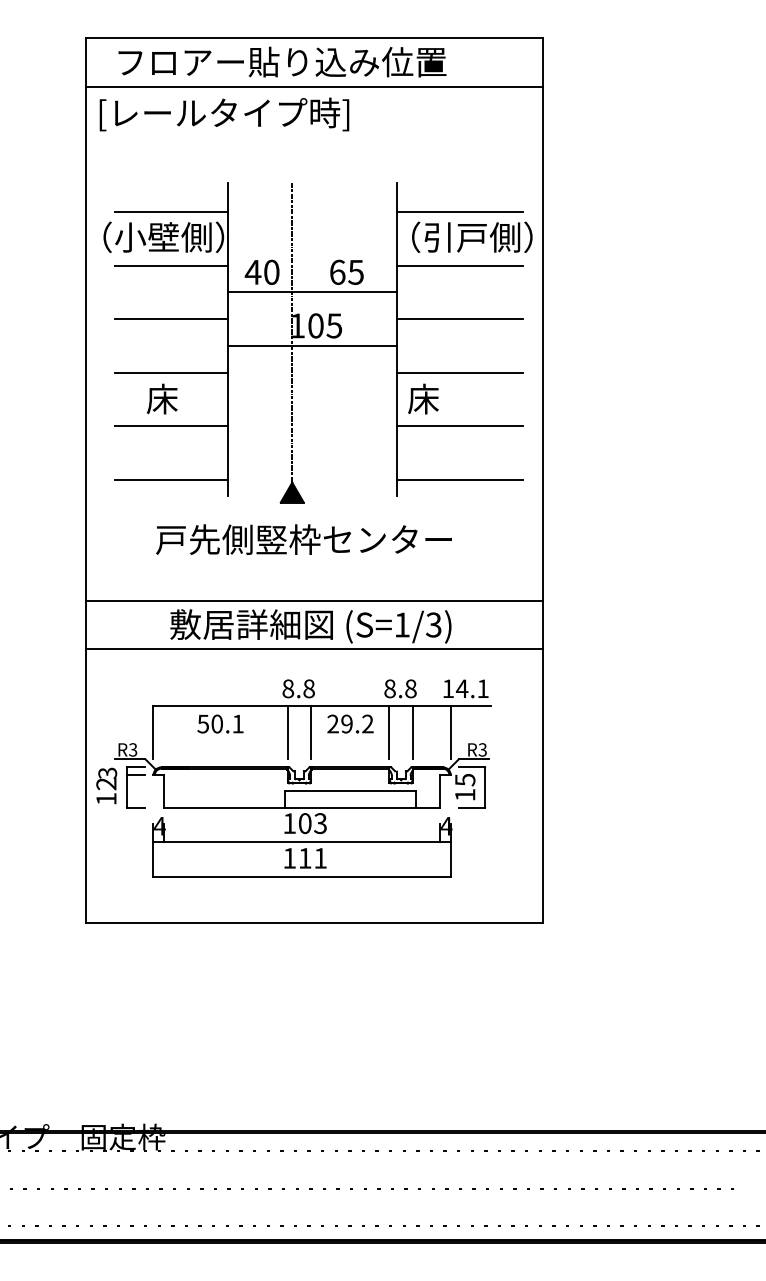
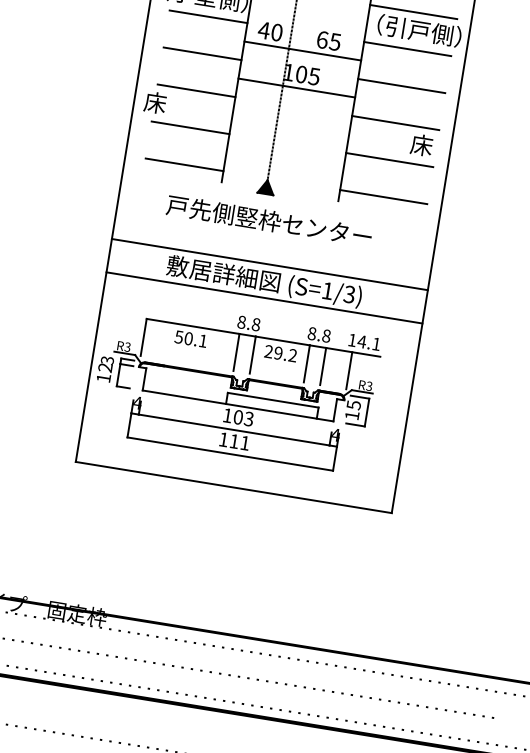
text: (162, 398) -> (155, 102), moved
text: (423, 398) -> (421, 144), moved

